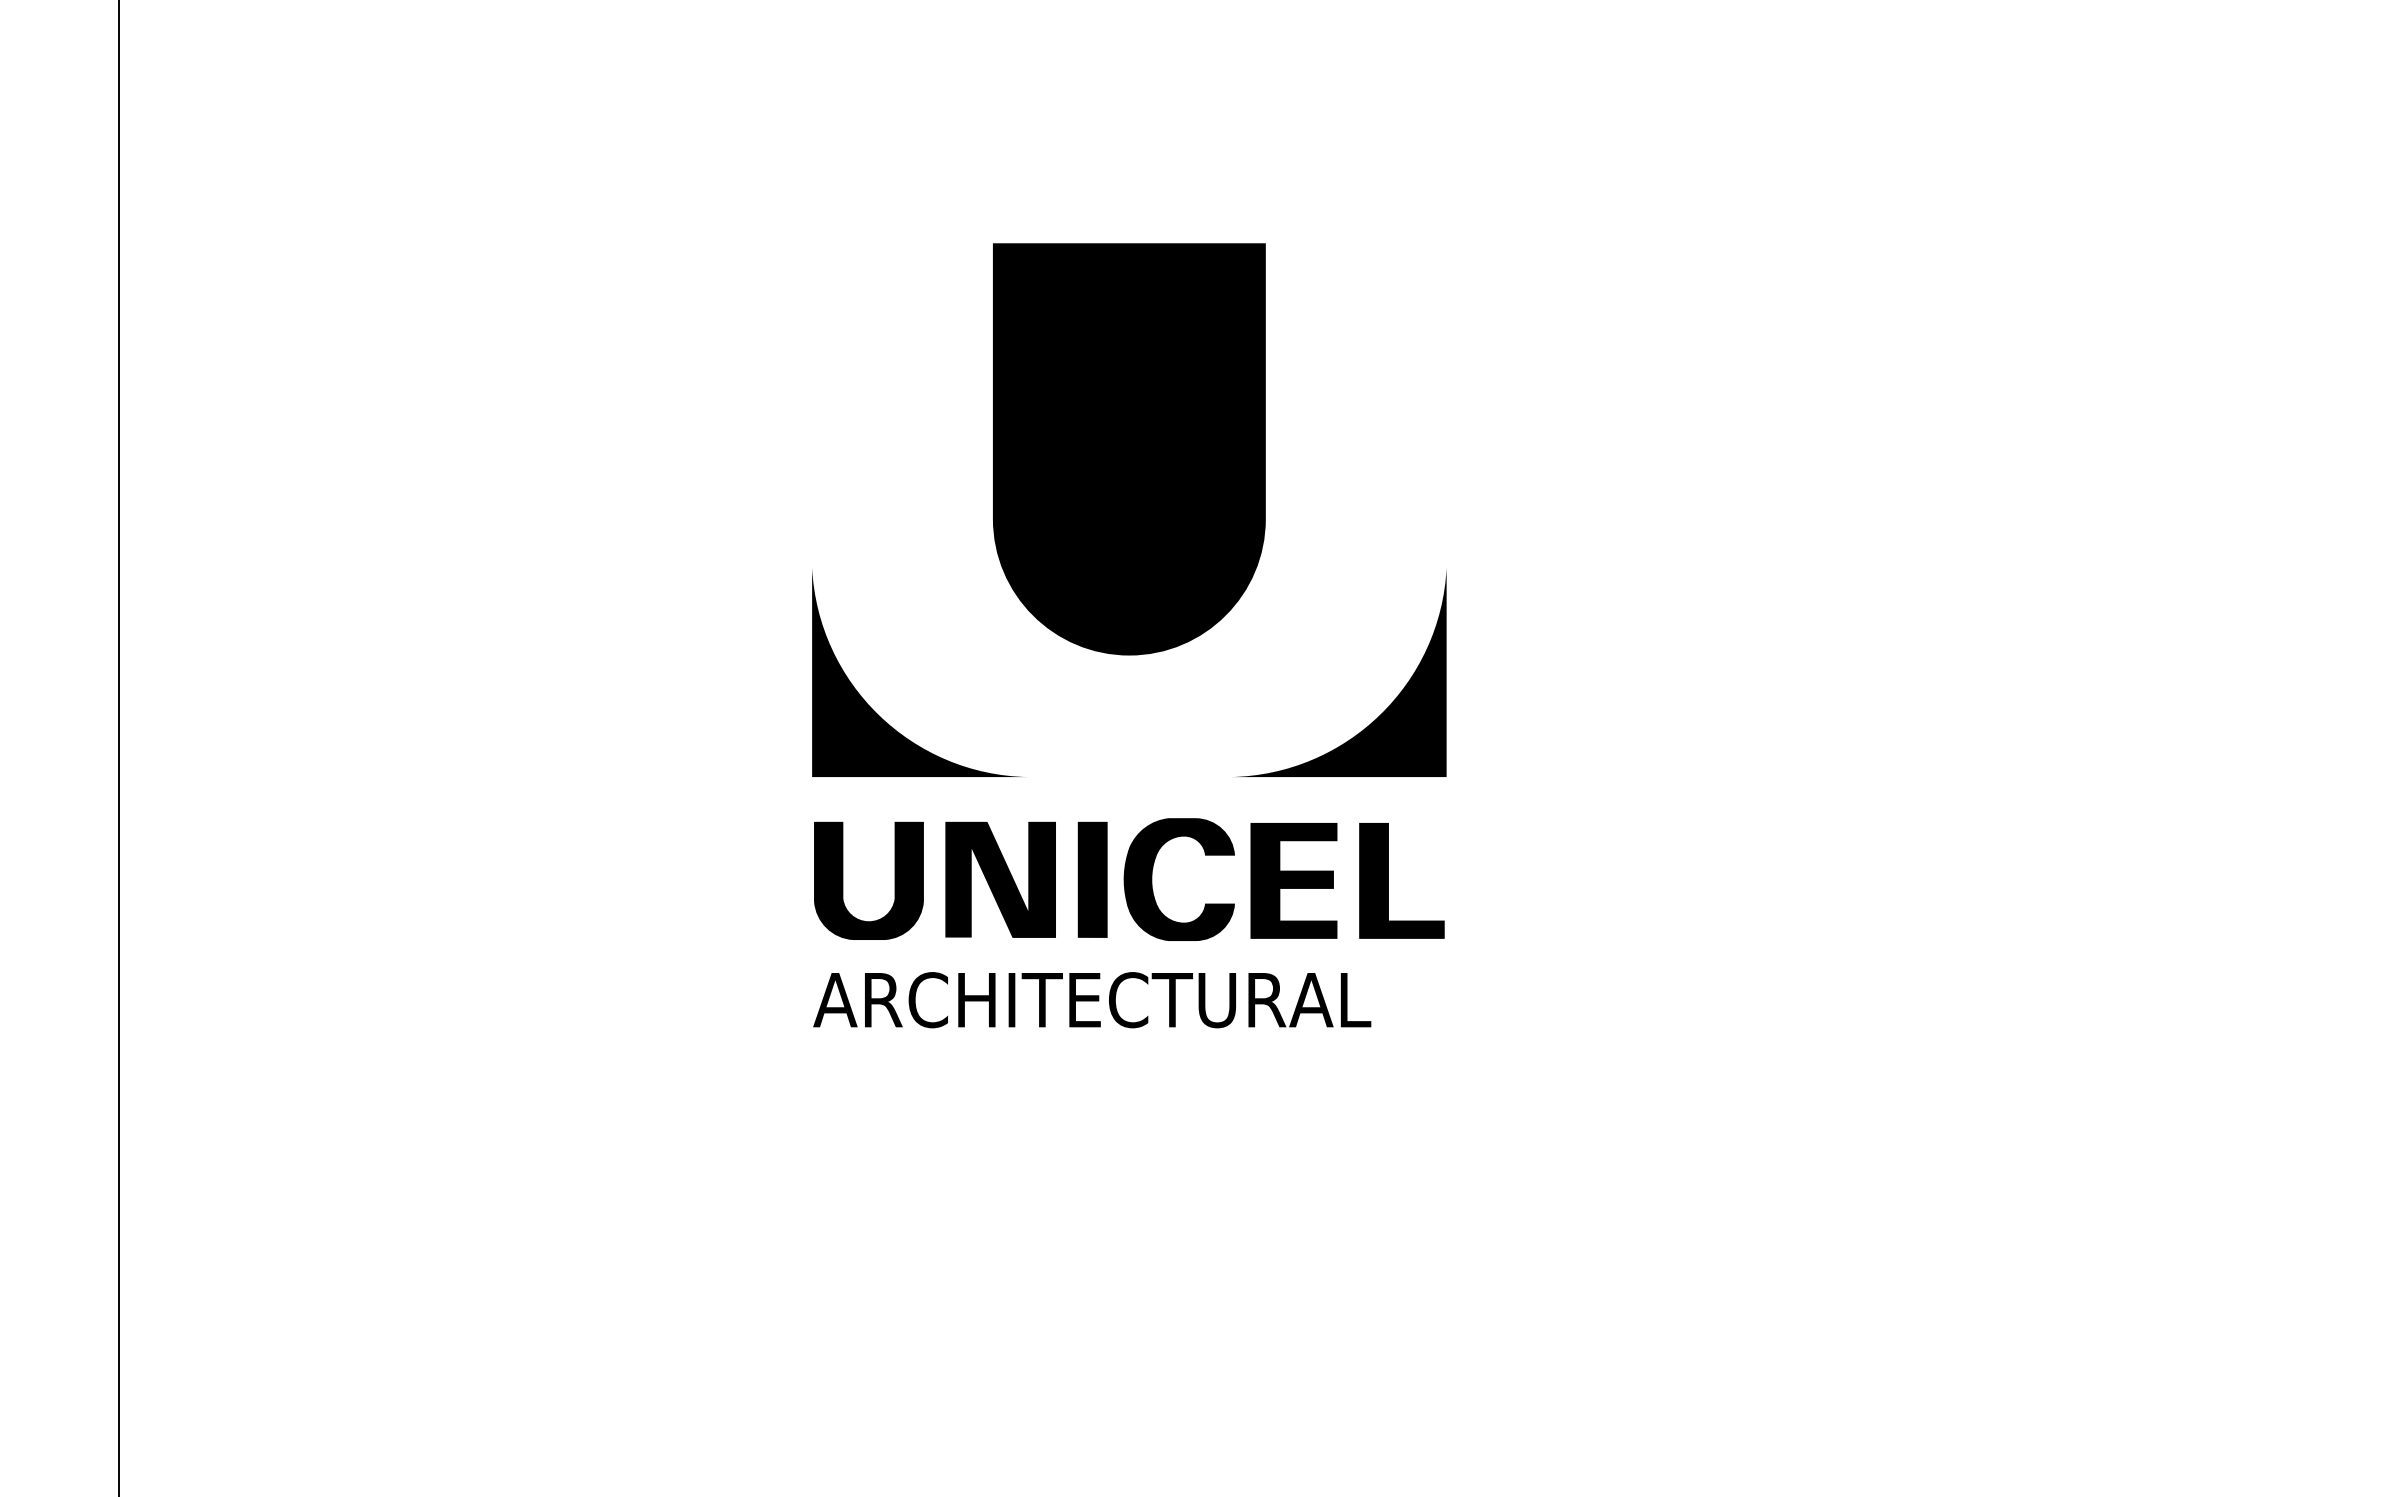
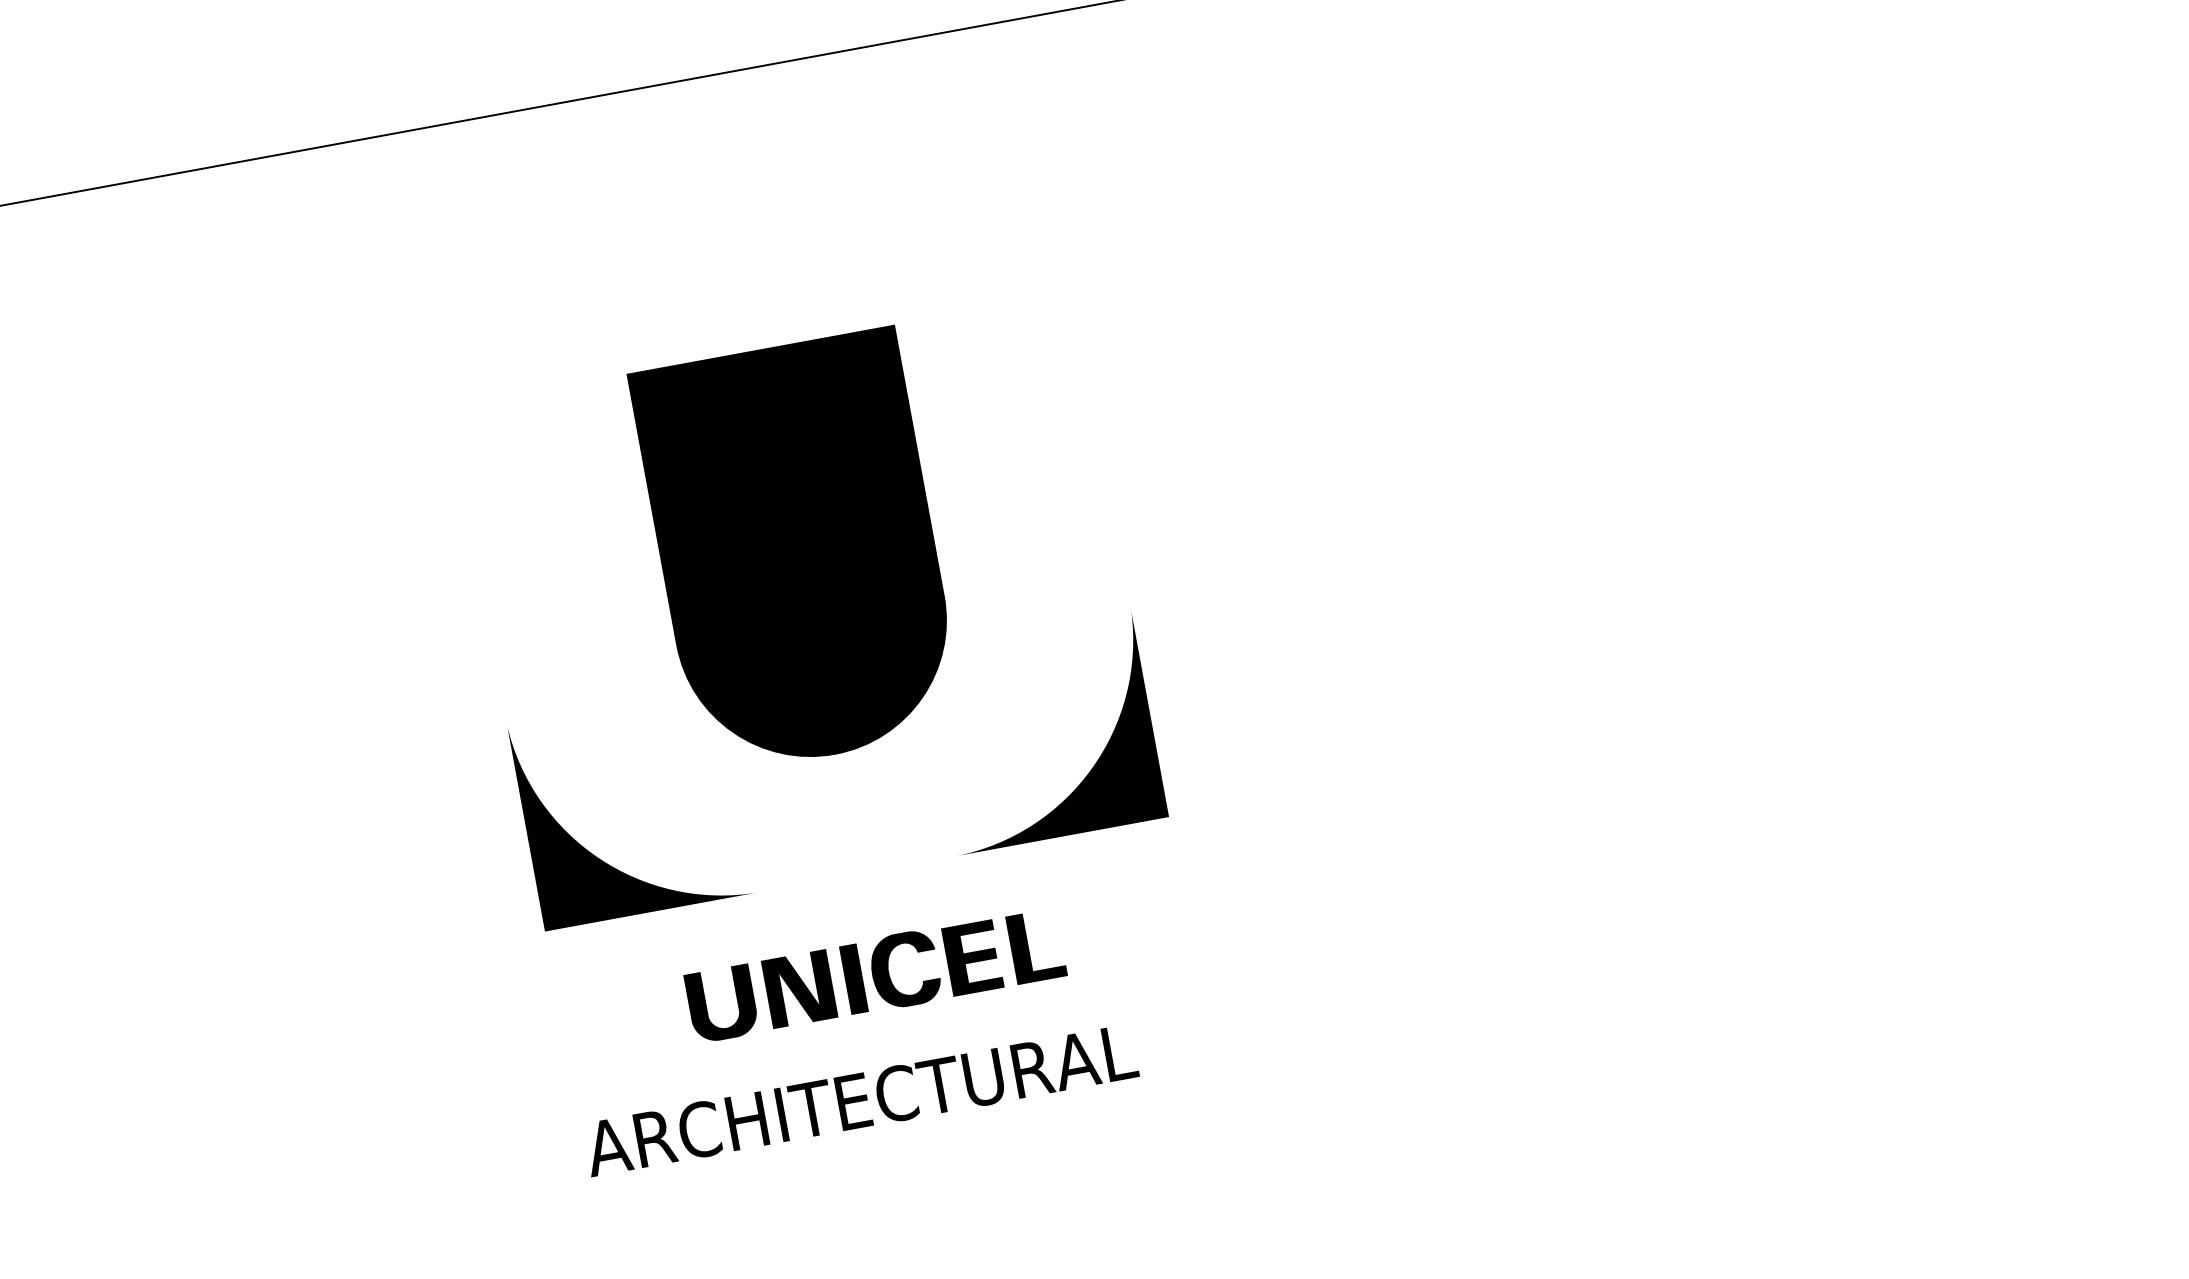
part: (1129, 879) -> (875, 975), size x0.6

